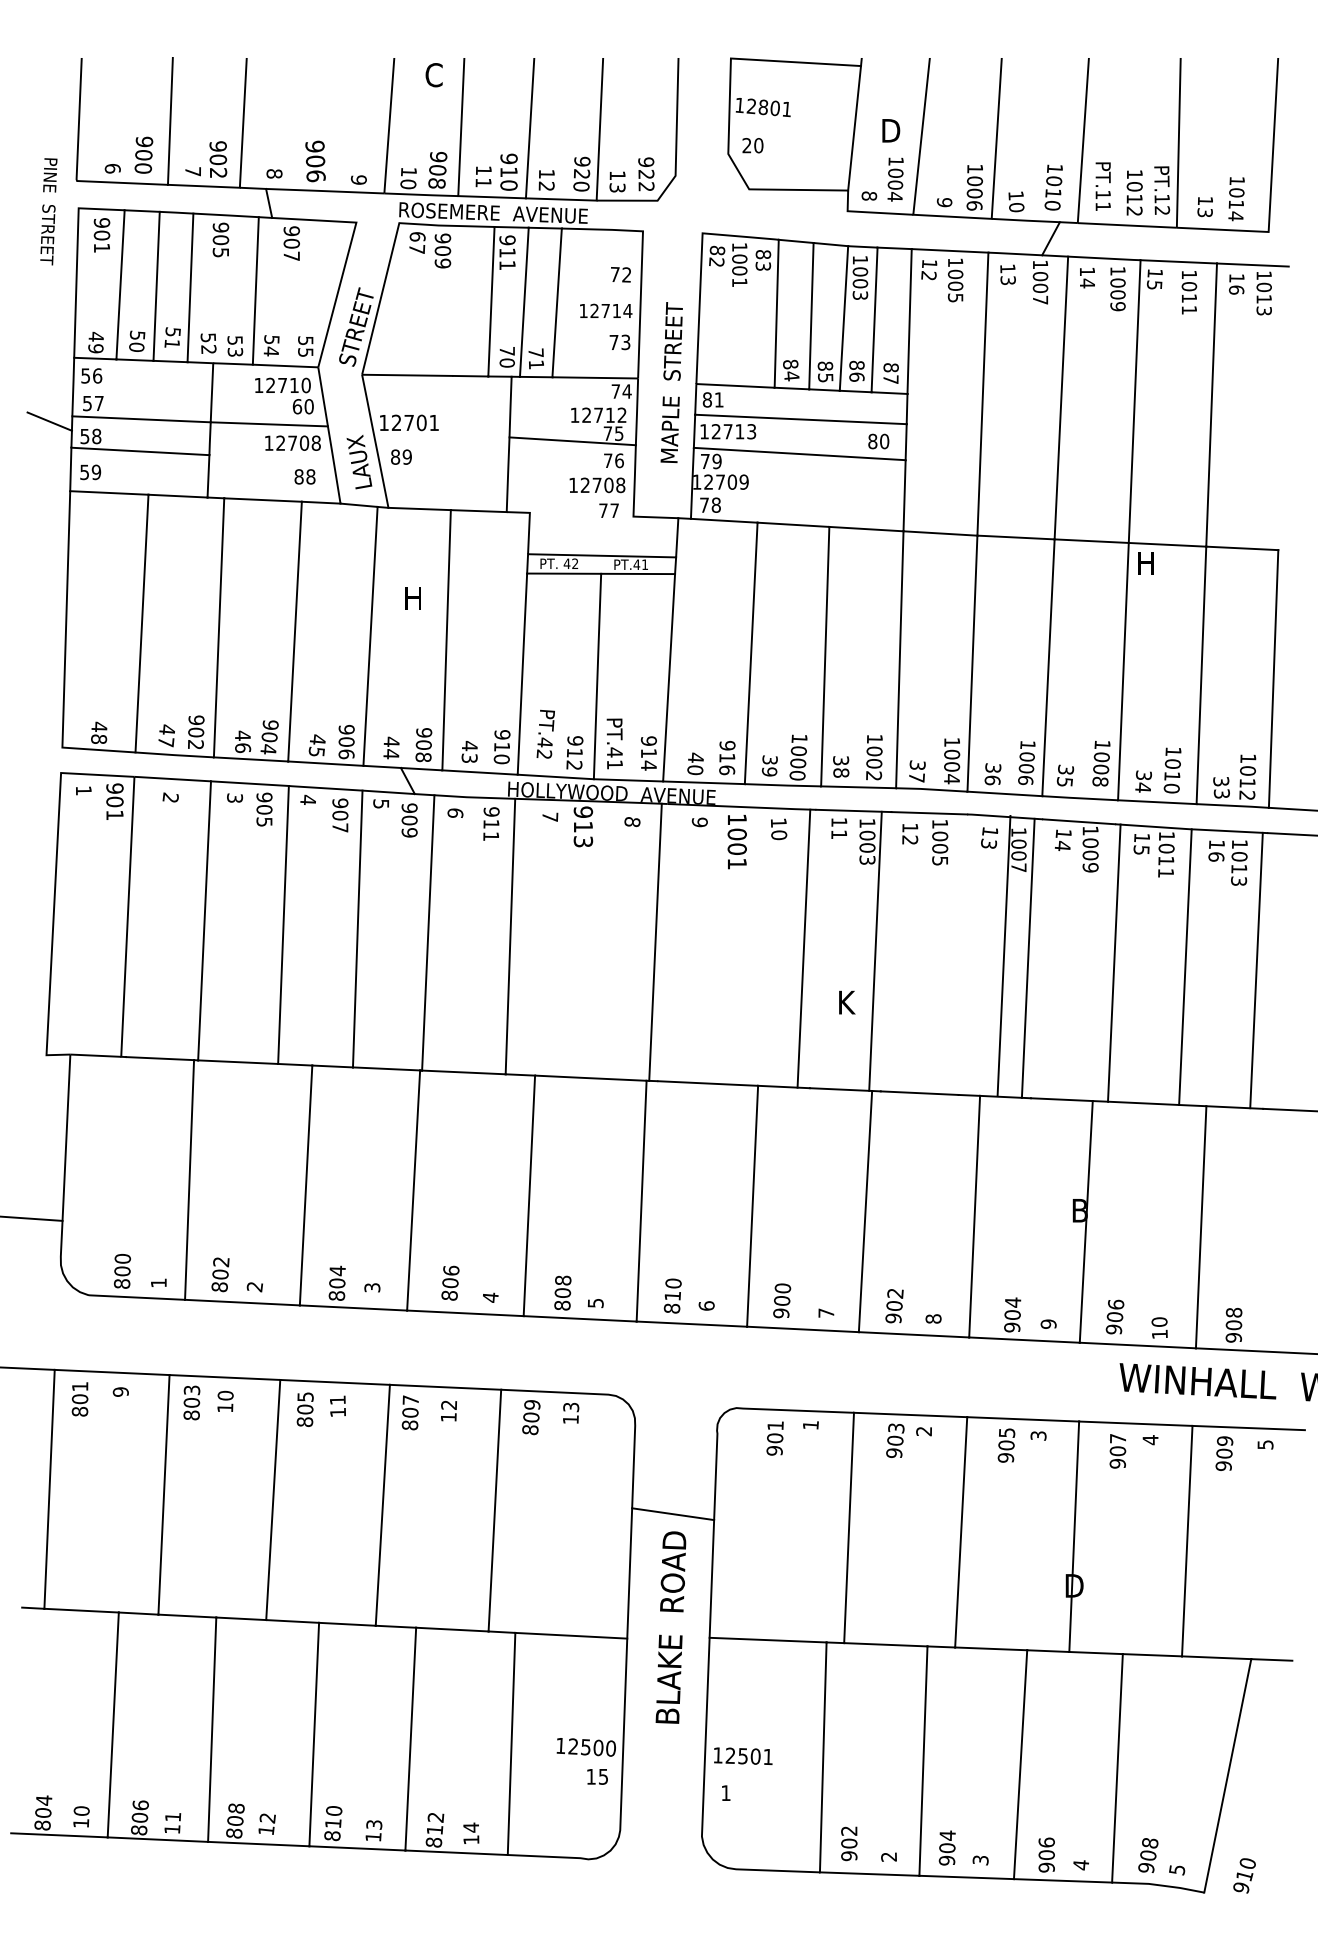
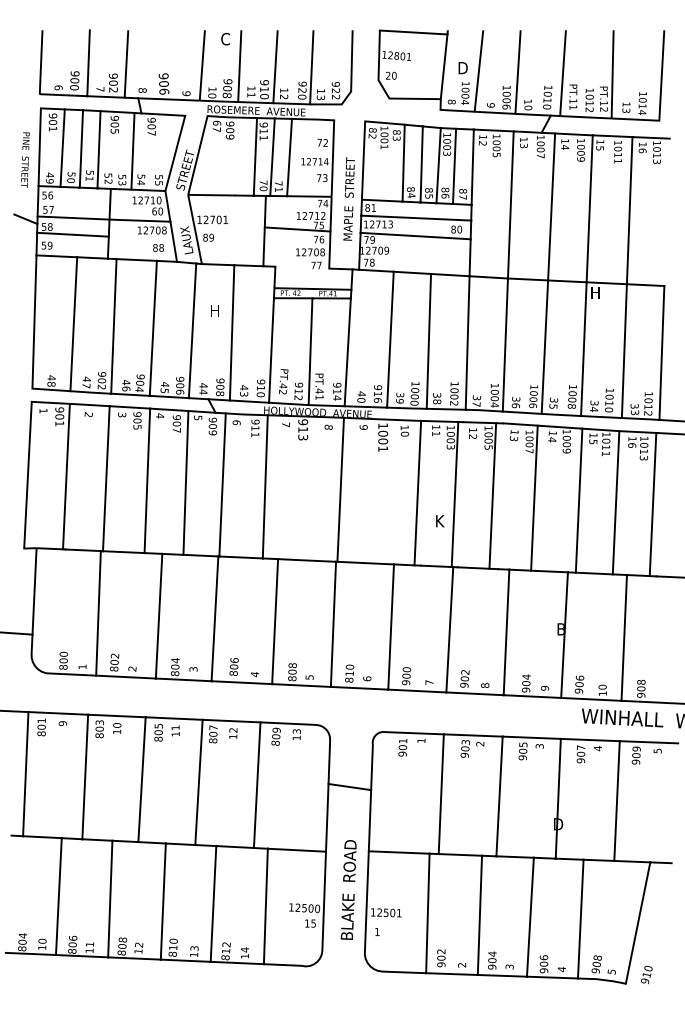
text: (49, 210) -> (25, 159), moved
line: (1003, 955) -> (492, 495), moved
text: (670, 1626) -> (348, 889), moved

